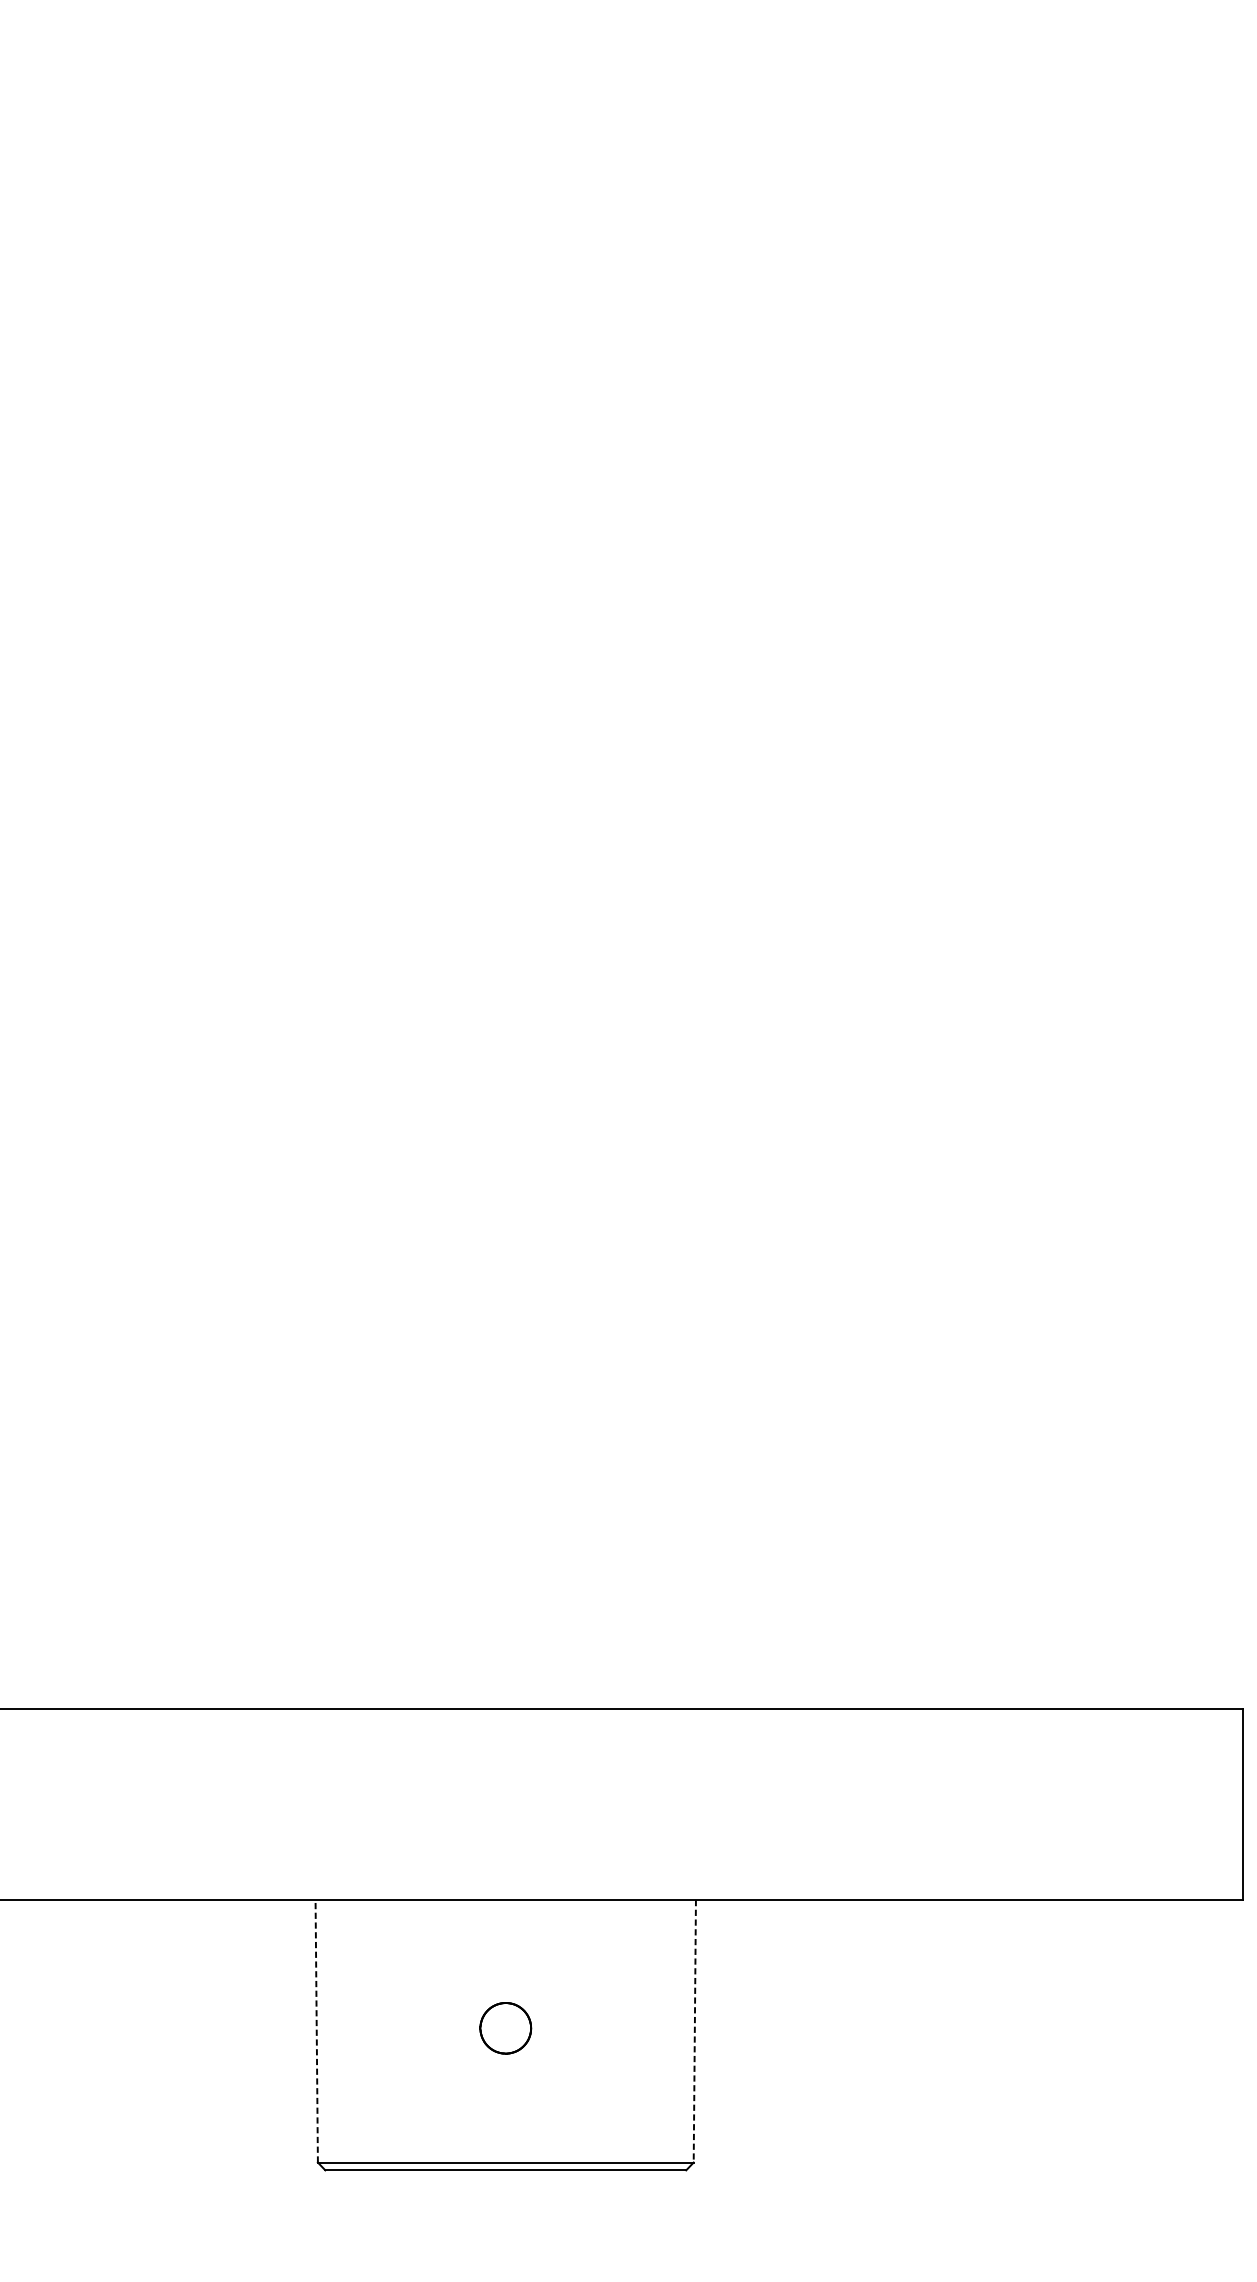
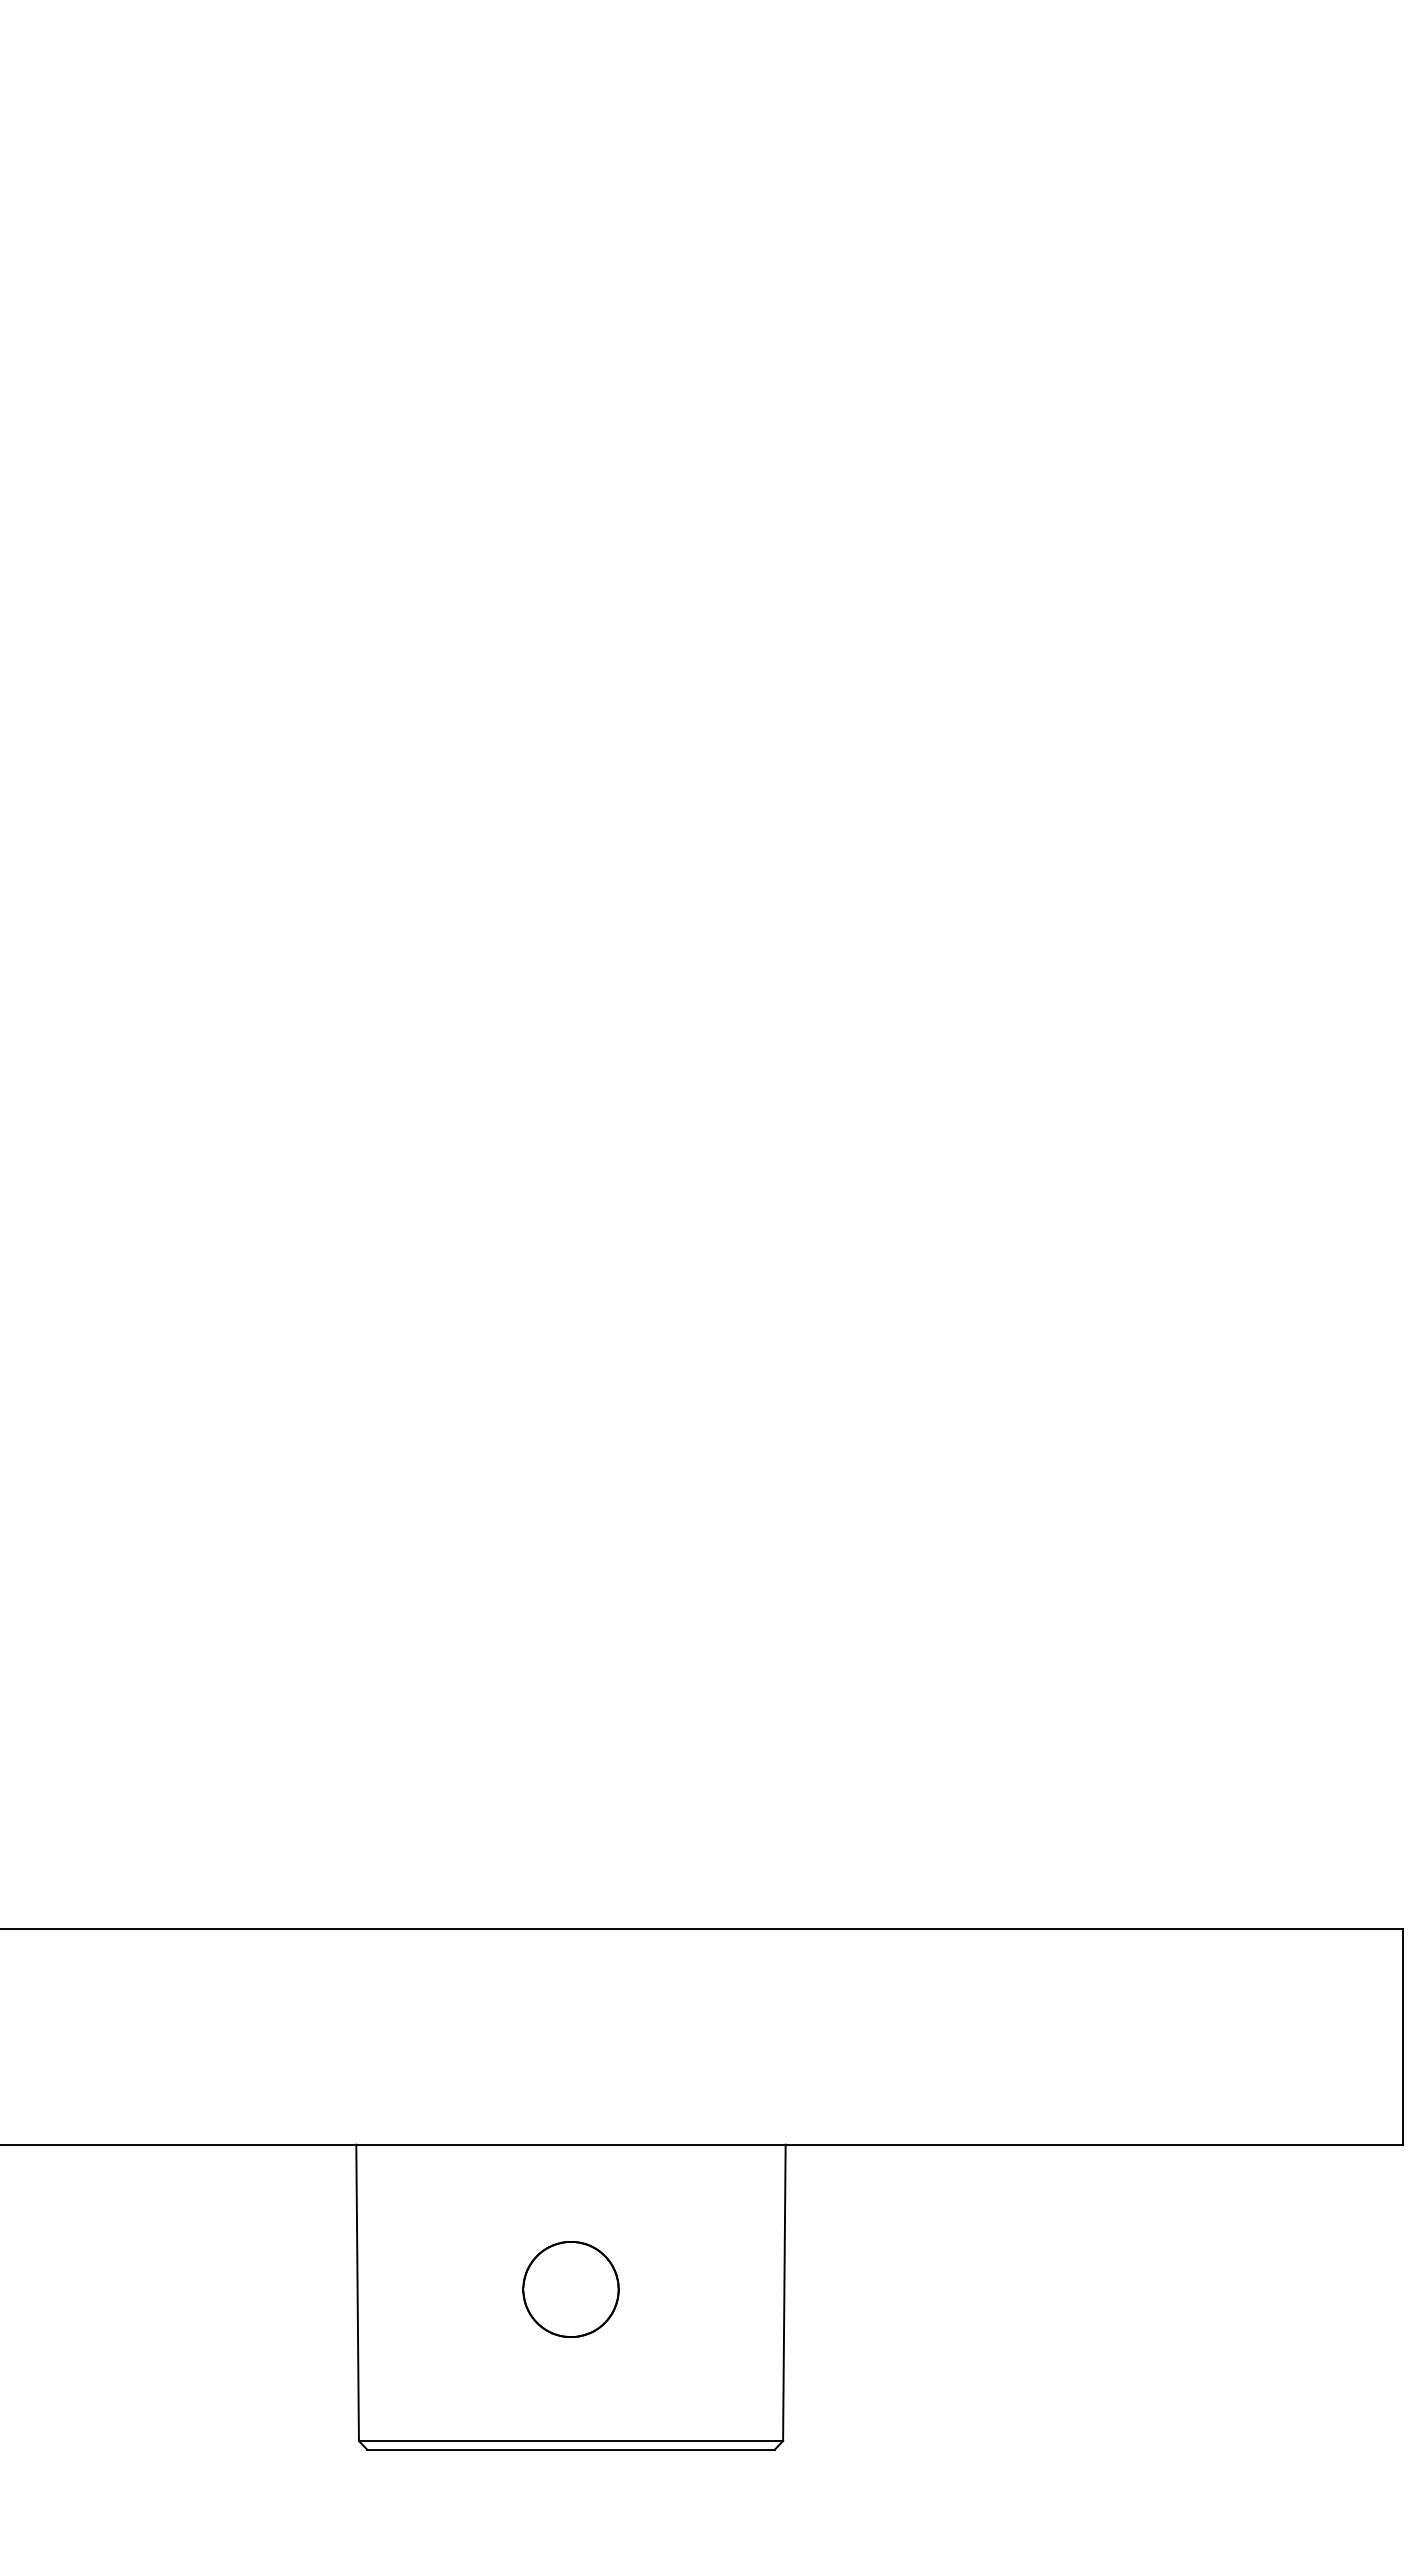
part: (505, 2028) -> (570, 2289), size x1.67
line: (316, 2030) -> (357, 2292), dashed -> solid
line: (694, 2031) -> (784, 2293), dashed -> solid

